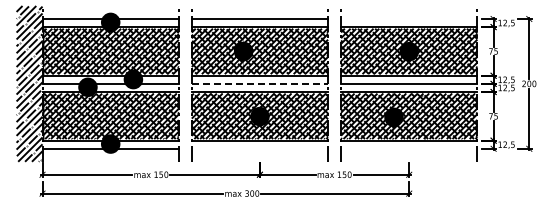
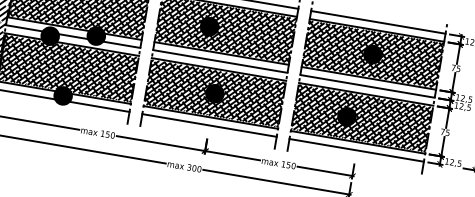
line: (409, 18) -> (378, 21), added
line: (260, 83) -> (220, 61), dashed -> solid
line: (259, 148) -> (209, 125), added
line: (409, 148) -> (357, 150), added

